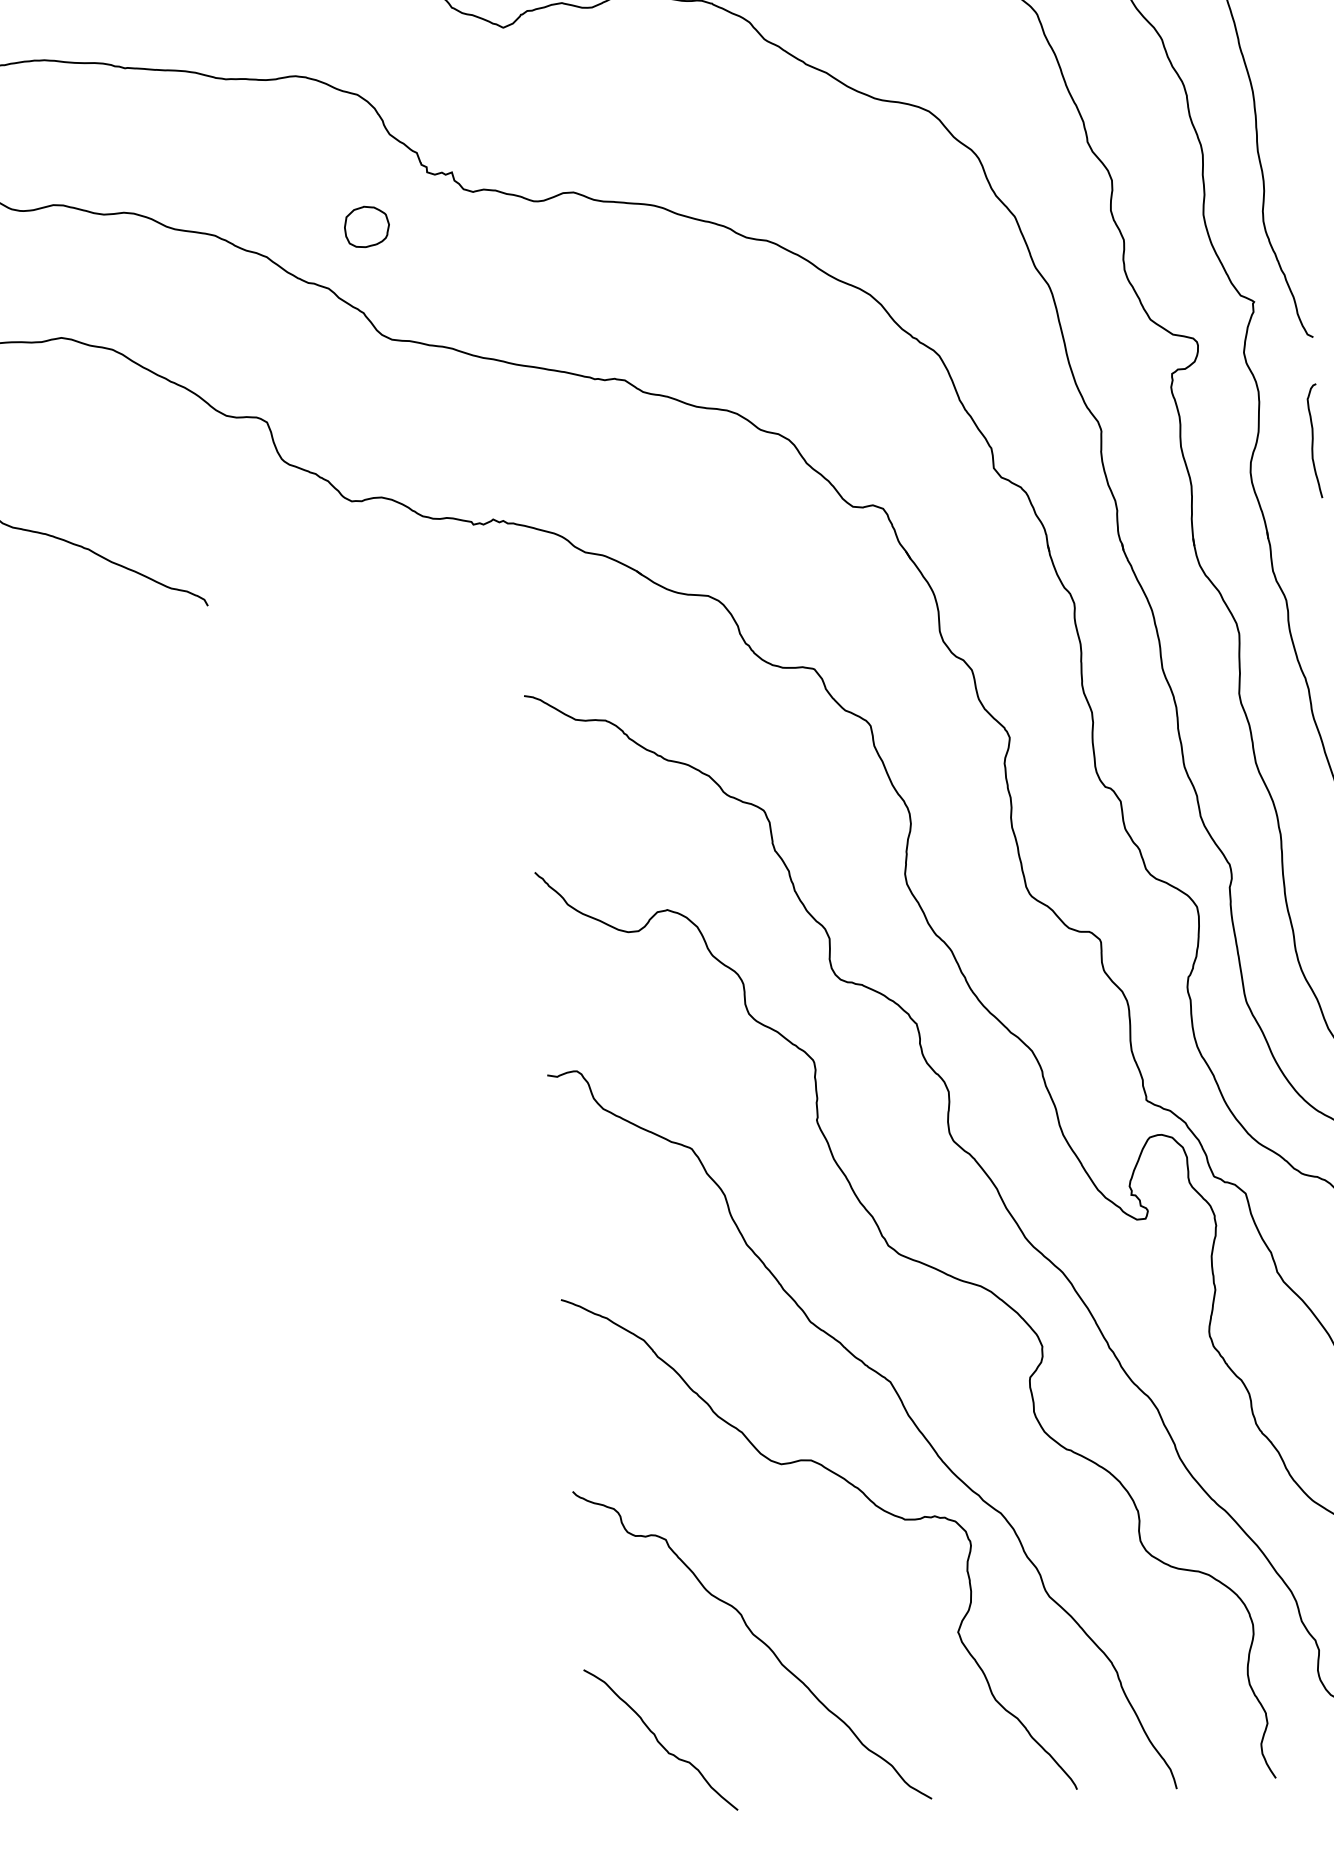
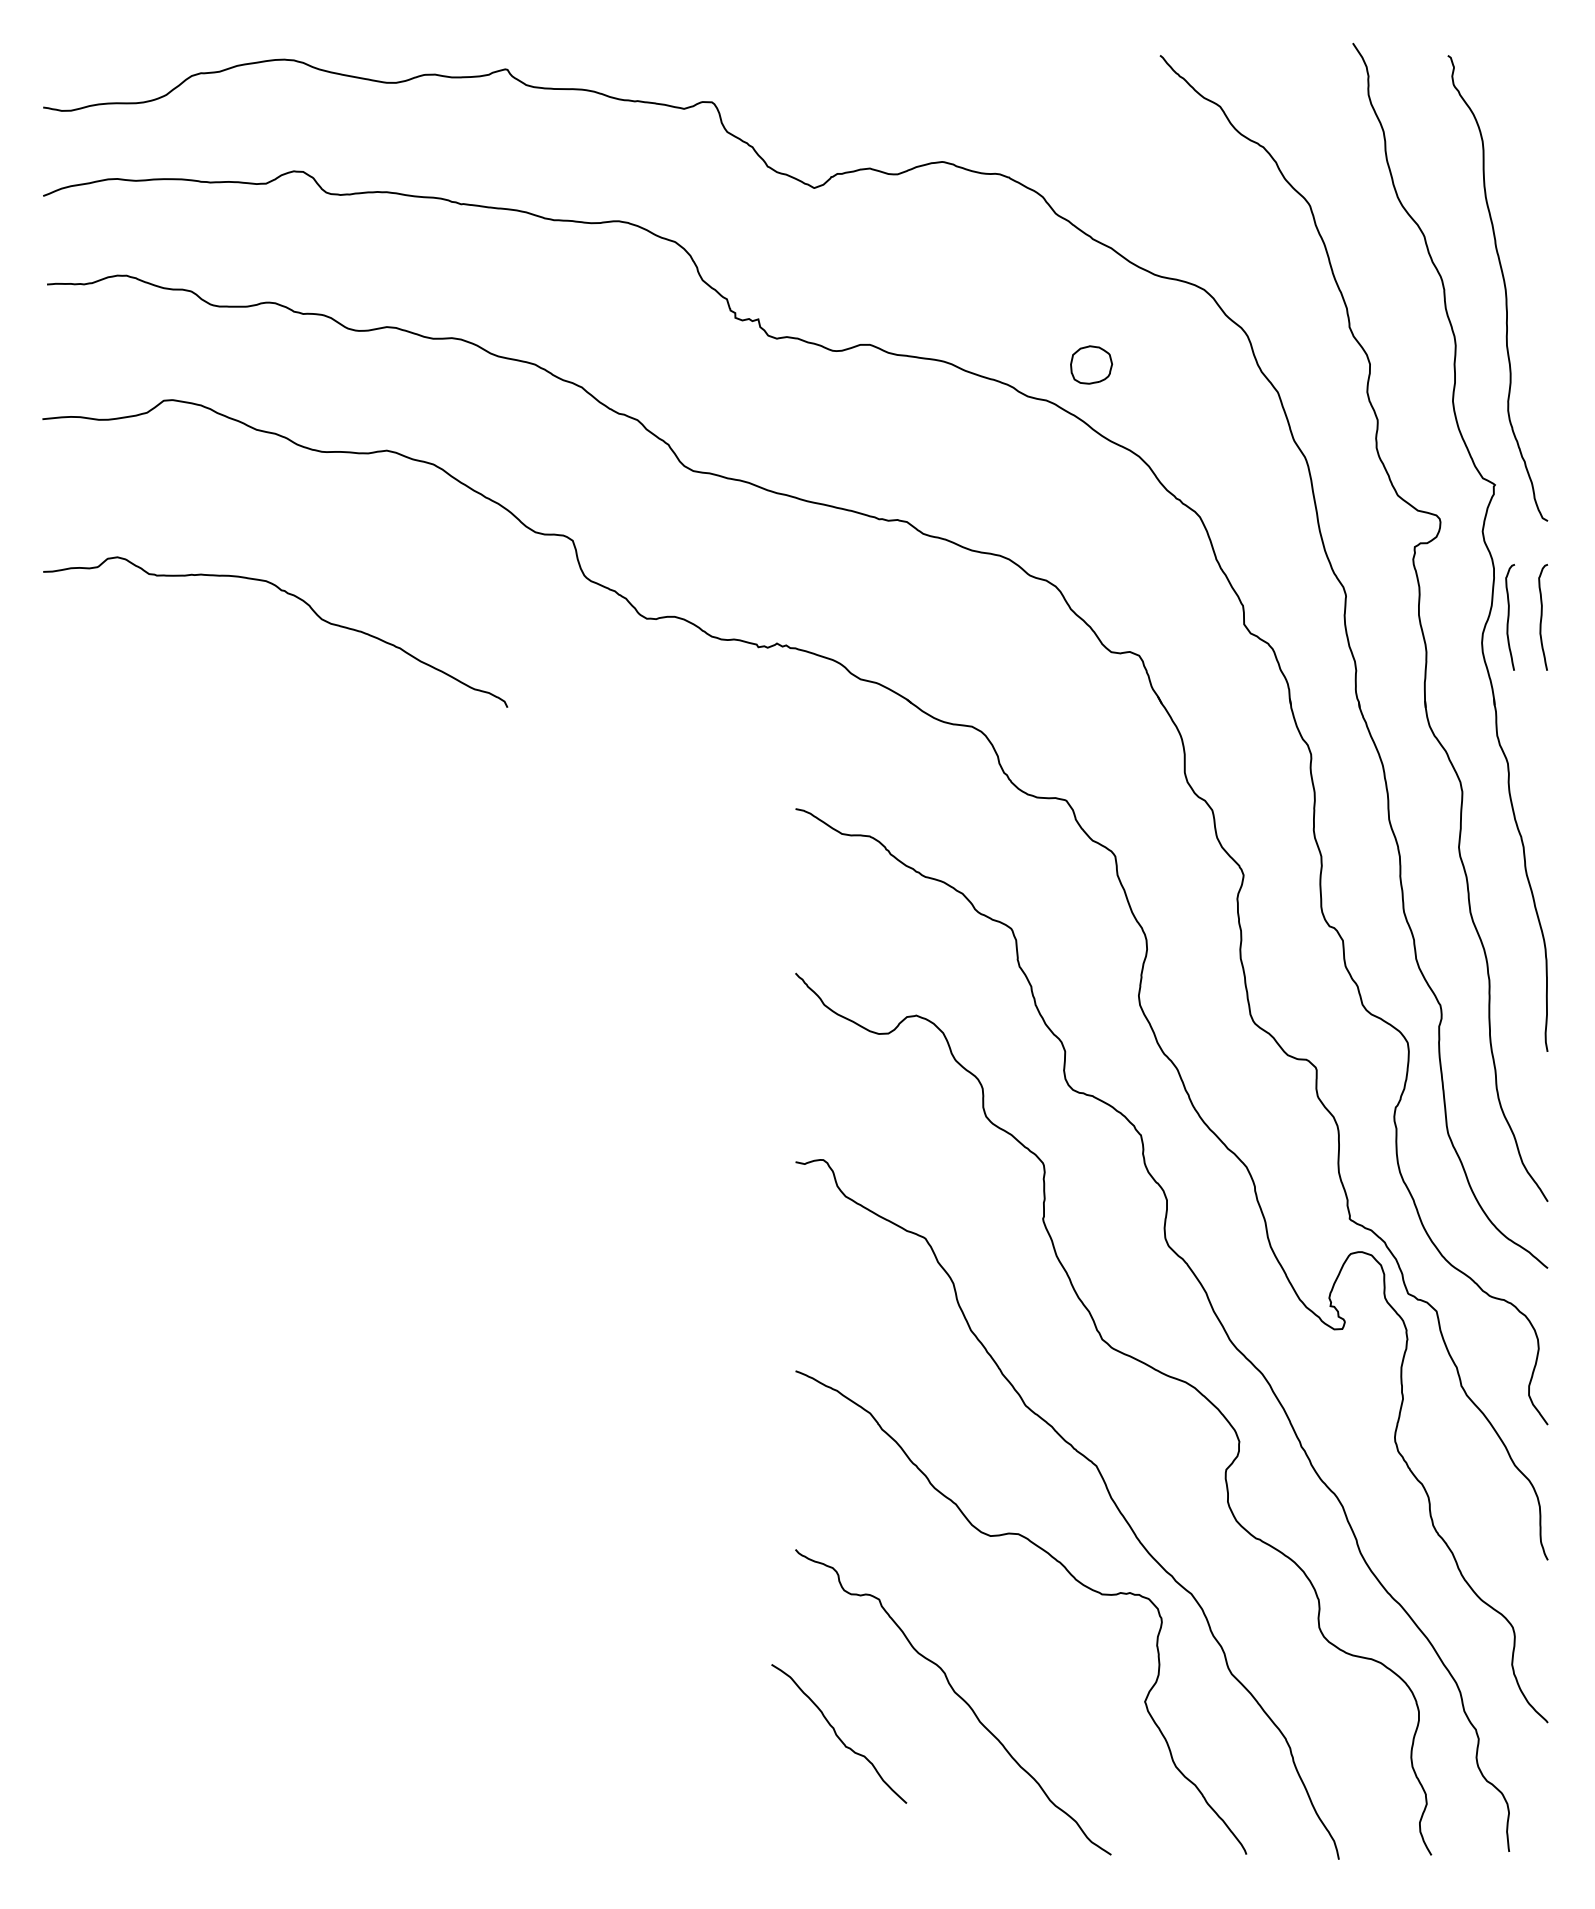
part: (366, 226) -> (1091, 364), moved
curve: (1278, 443) -> (1509, 617), added
curve: (659, 1740) -> (837, 1734), moved

